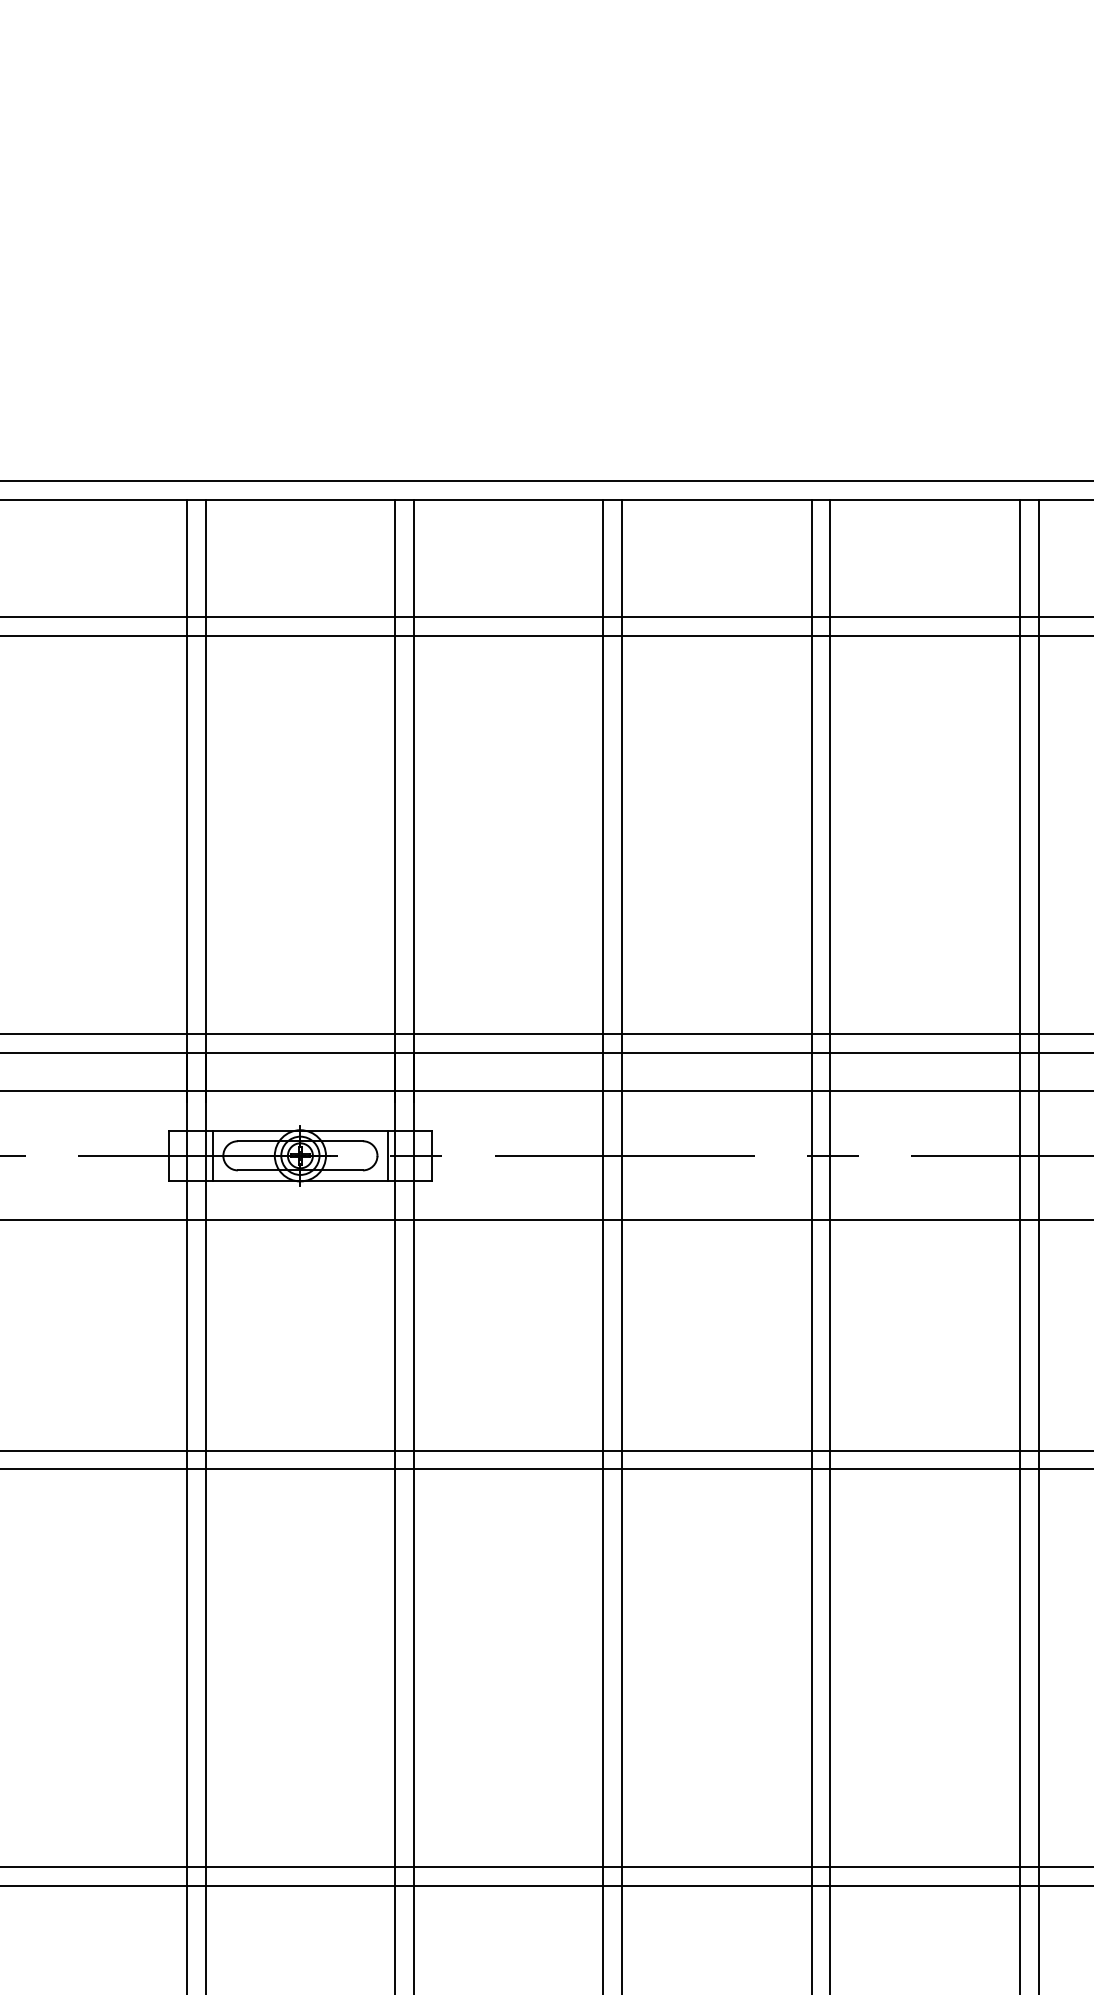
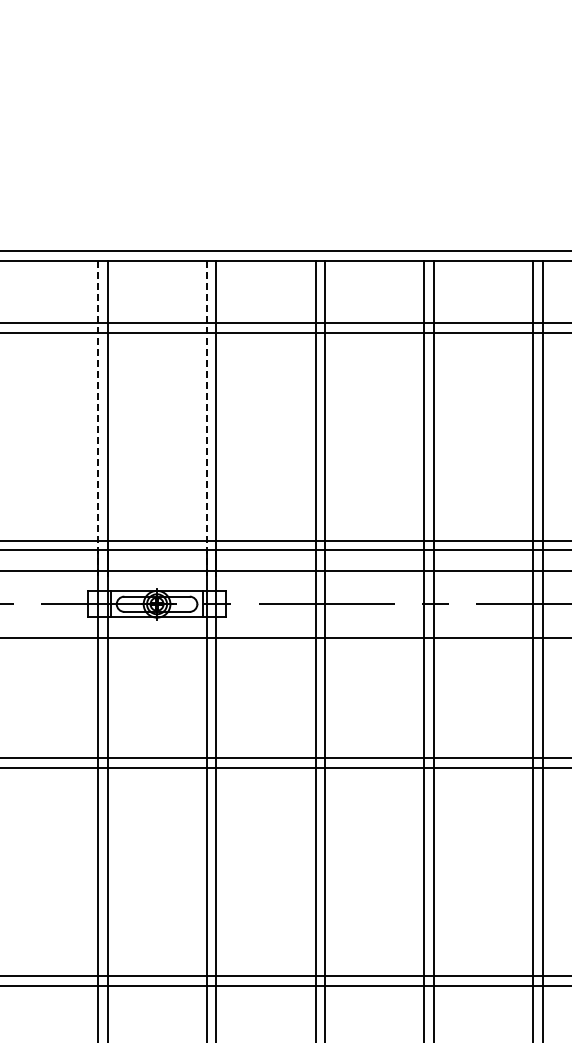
line: (186, 802) -> (97, 419), solid -> dashed
line: (394, 802) -> (206, 419), solid -> dashed

